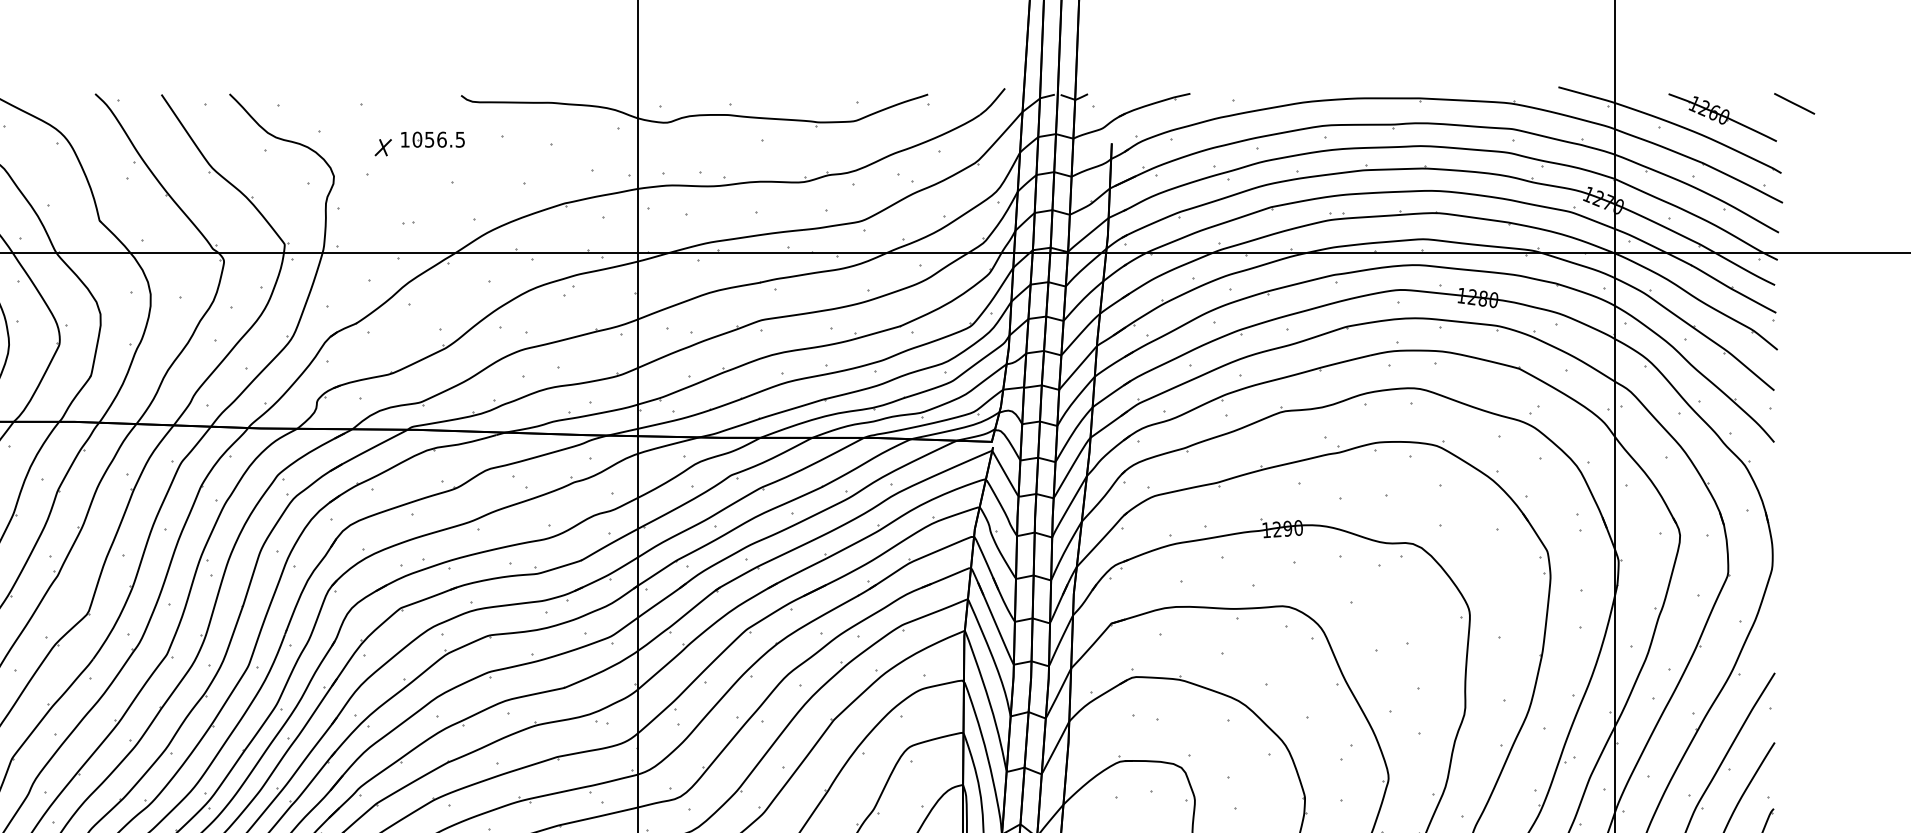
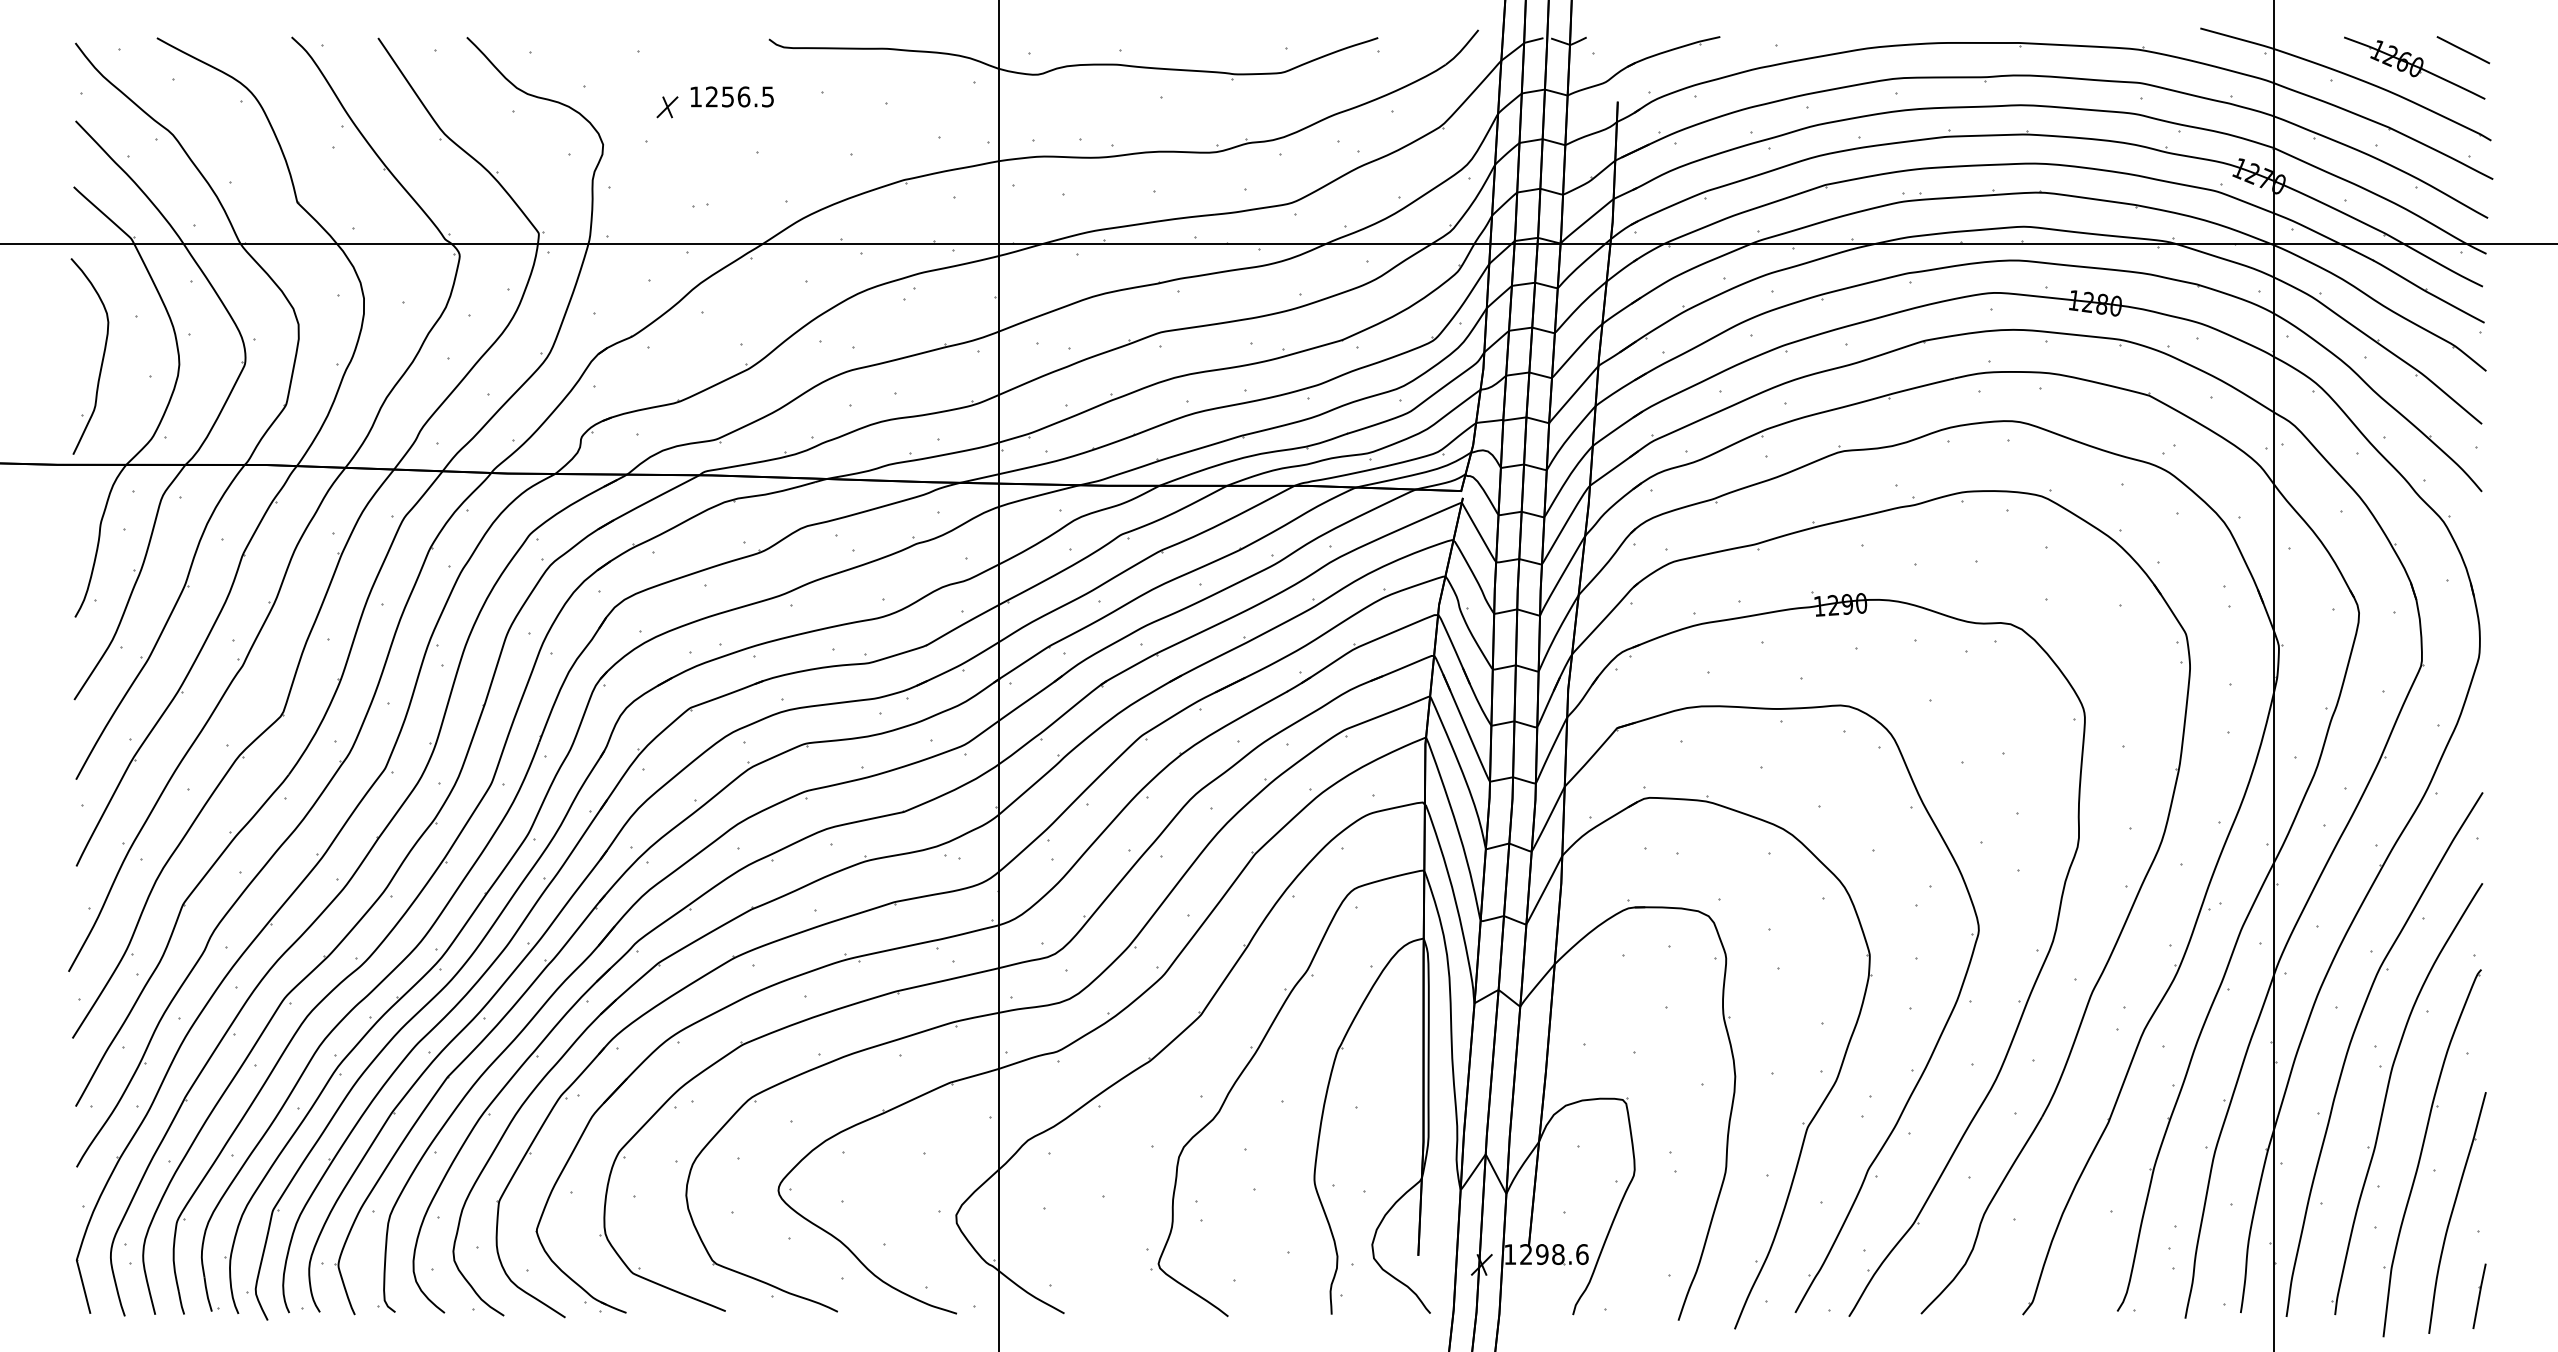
line: (1794, 104) -> (2463, 50), moved
text: (417, 139) -> (711, 96), 1056.5 -> 1256.5

